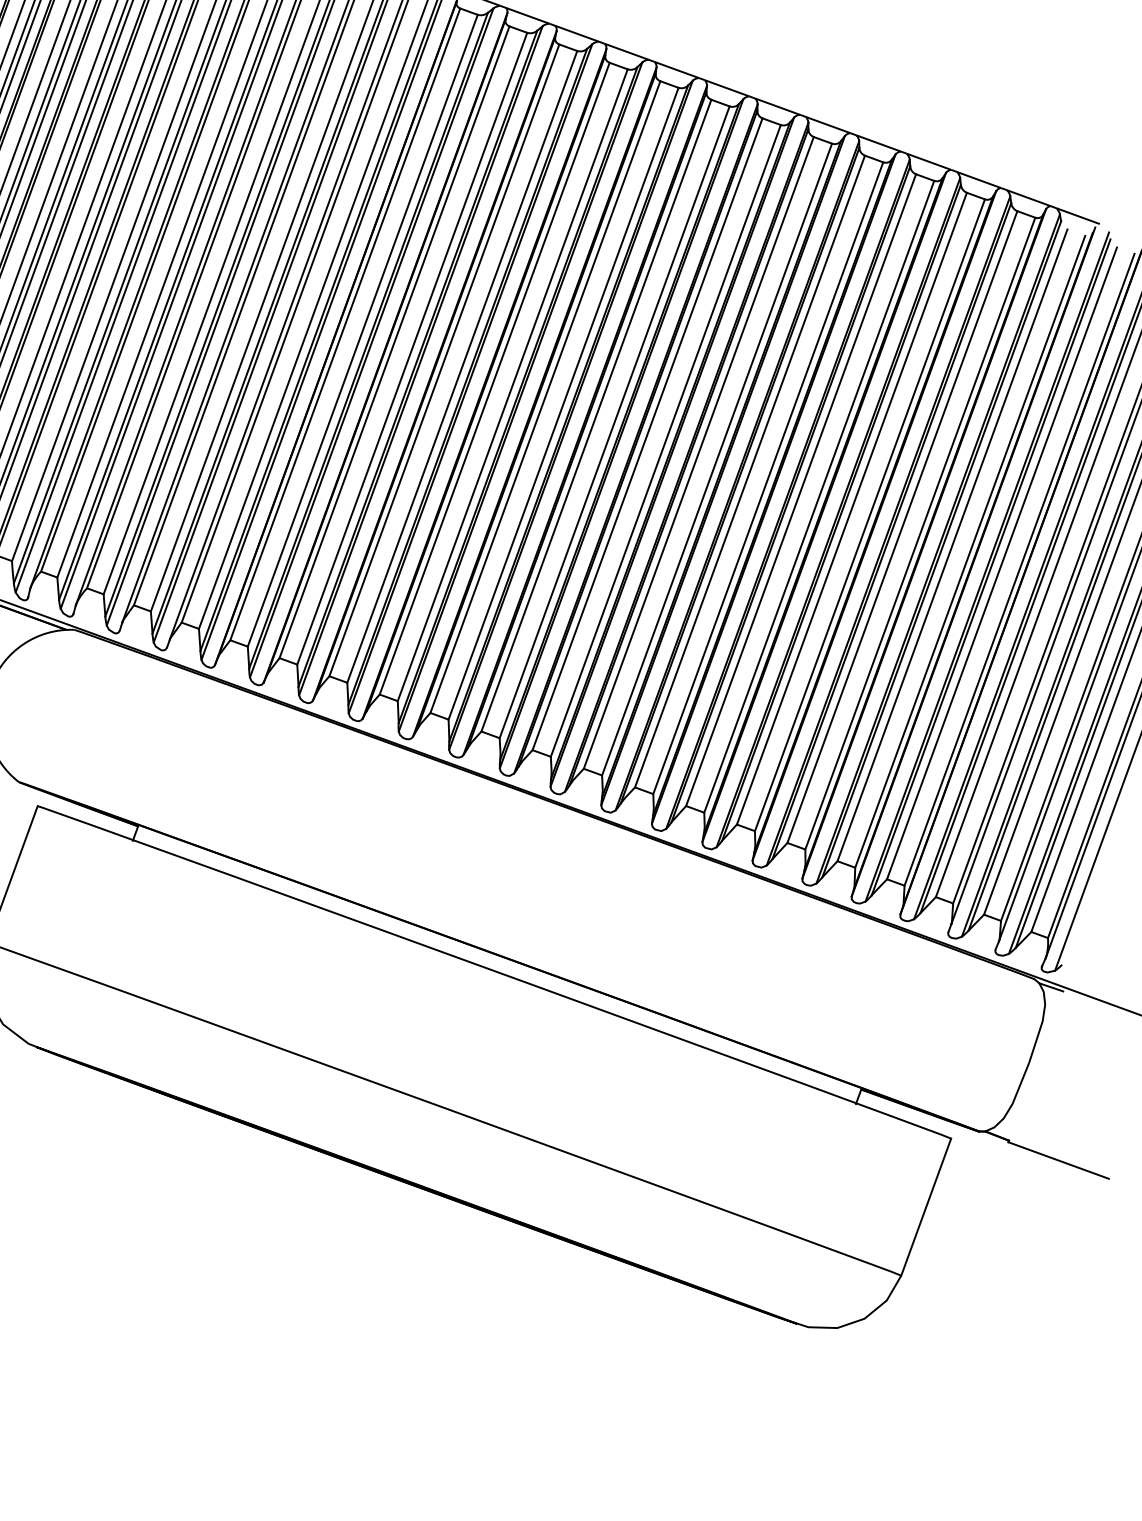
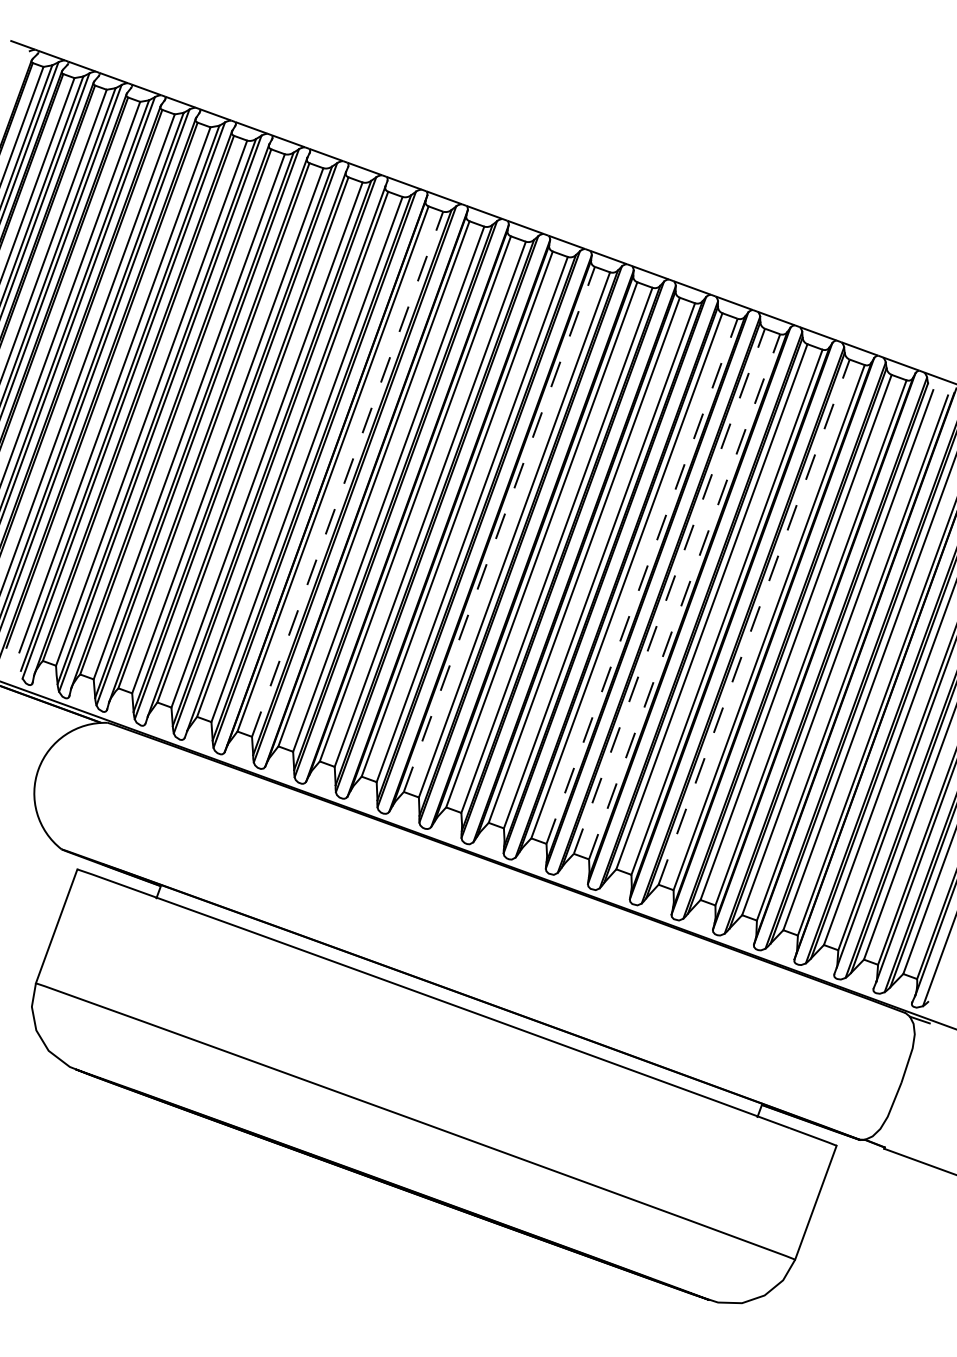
line: (362, 329) -> (347, 473), solid -> dashed
line: (545, 395) -> (499, 528), solid -> dashed
line: (717, 458) -> (642, 580), solid -> dashed
line: (750, 470) -> (669, 590), solid -> dashed
line: (768, 477) -> (684, 596), solid -> dashed
line: (852, 507) -> (754, 621), solid -> dashed

